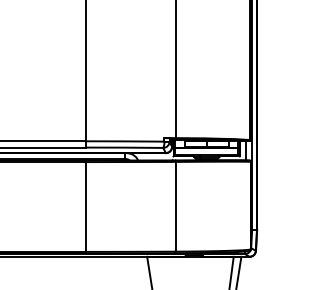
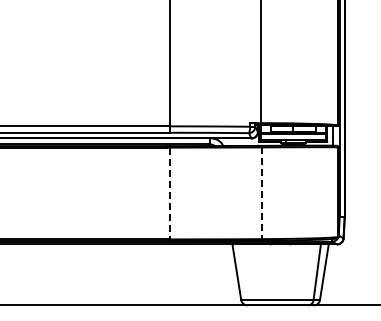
line: (86, 206) -> (170, 193), solid -> dashed
line: (175, 206) -> (261, 193), solid -> dashed

